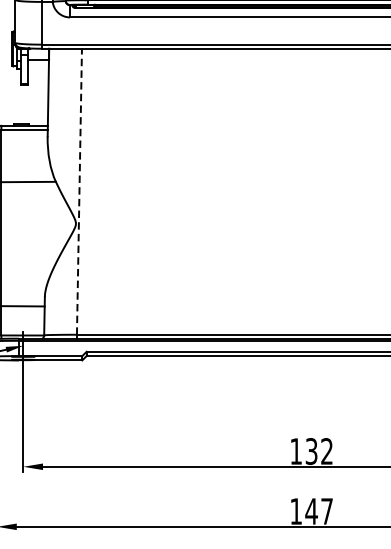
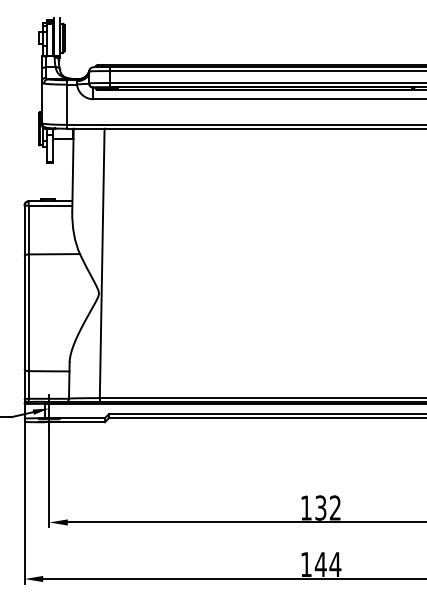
line: (79, 191) -> (102, 263), dashed -> solid
text: (327, 511) -> (335, 564), 147 -> 144

